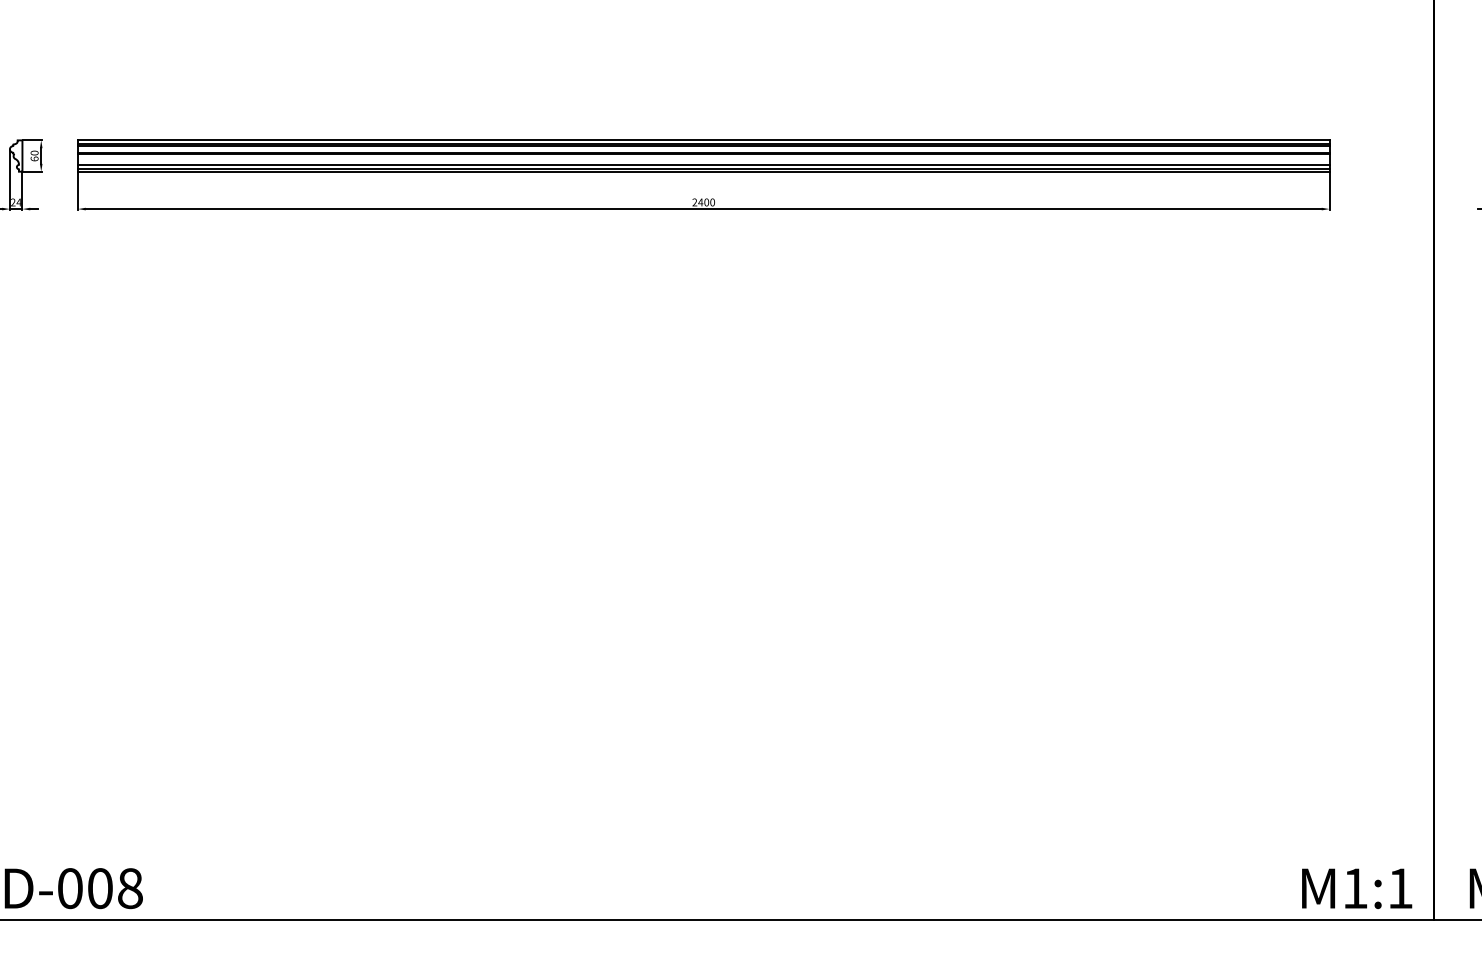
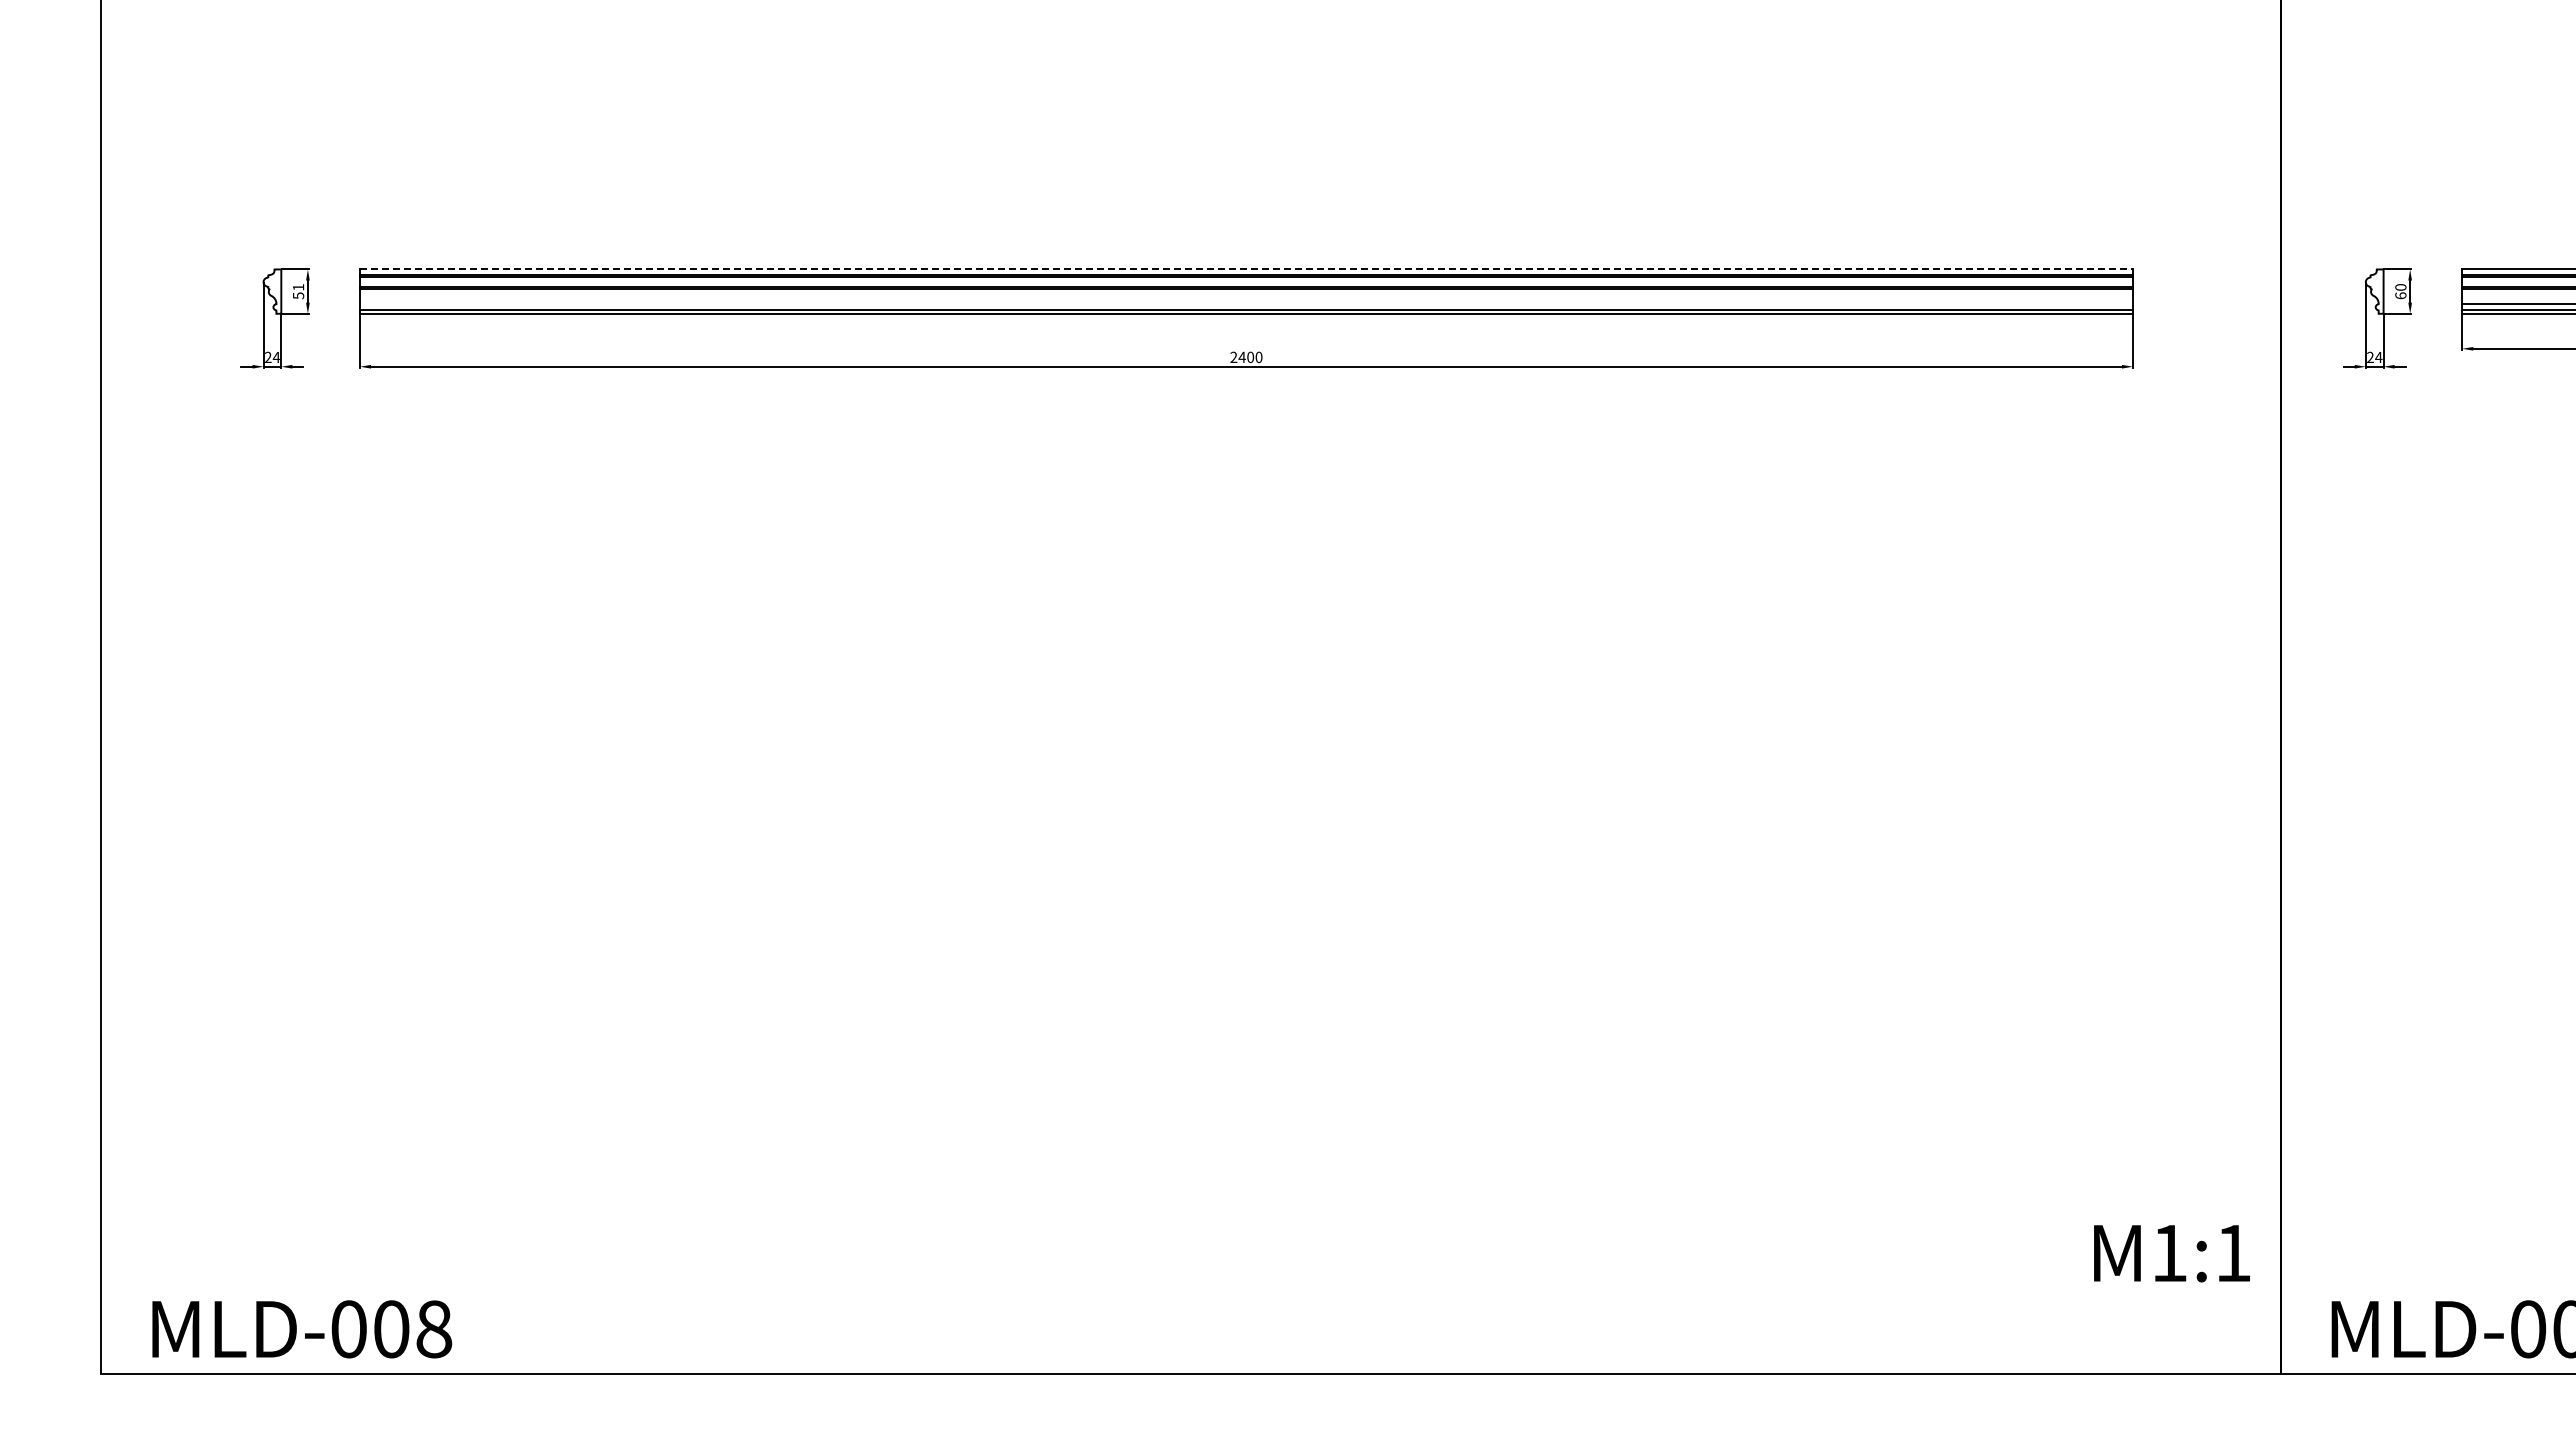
line: (703, 140) -> (1246, 269), solid -> dashed
text: (34, 155) -> (298, 291), 60 -> 51
line: (703, 165) -> (1245, 304), removed
text: (1356, 888) -> (2171, 1253), moved

